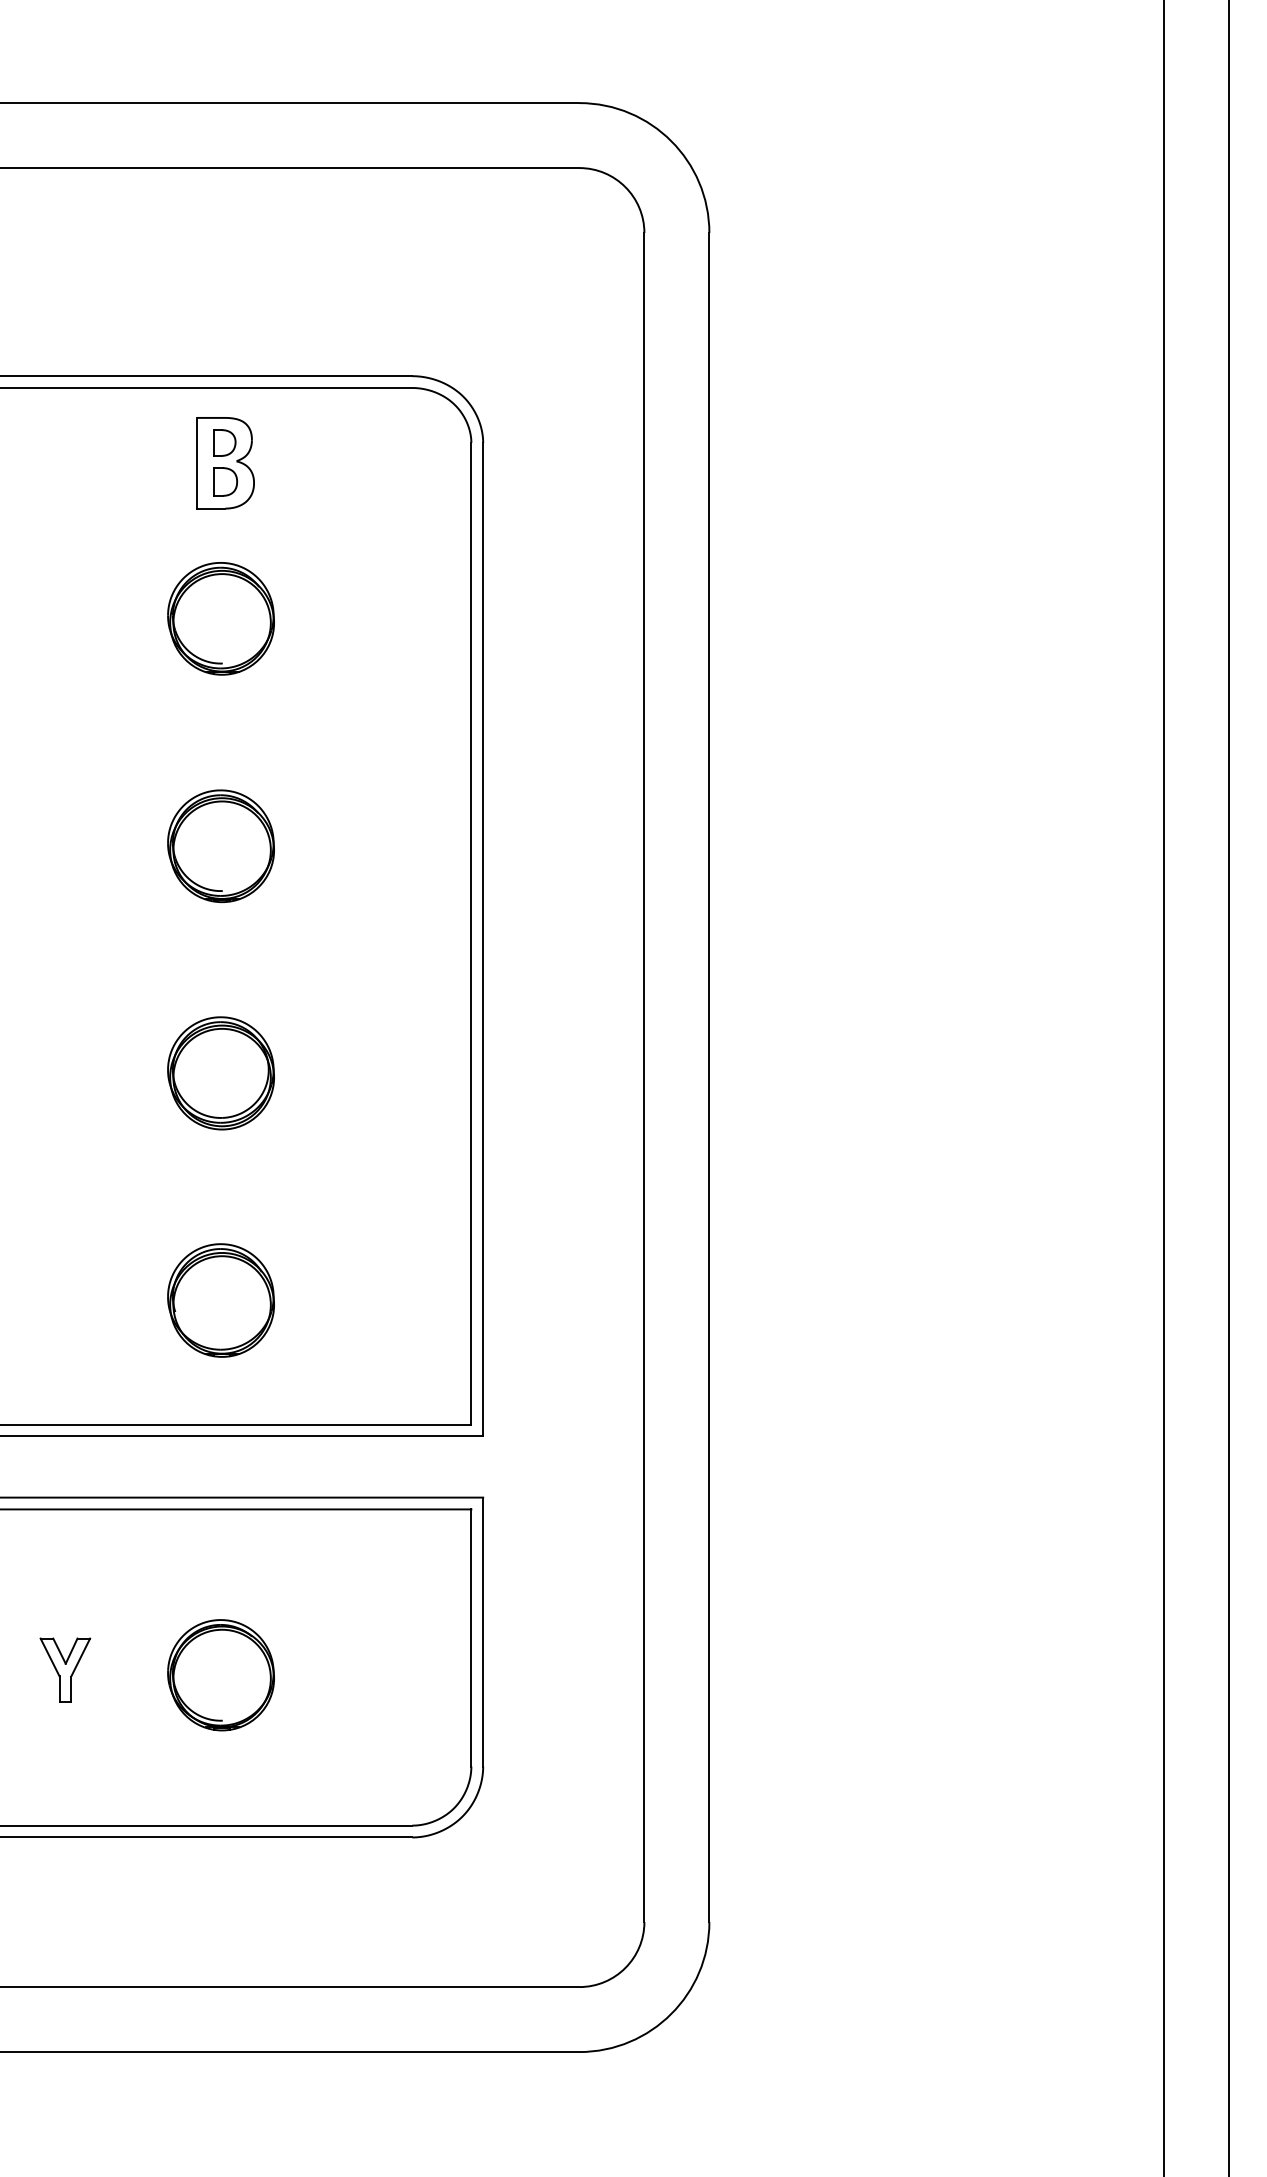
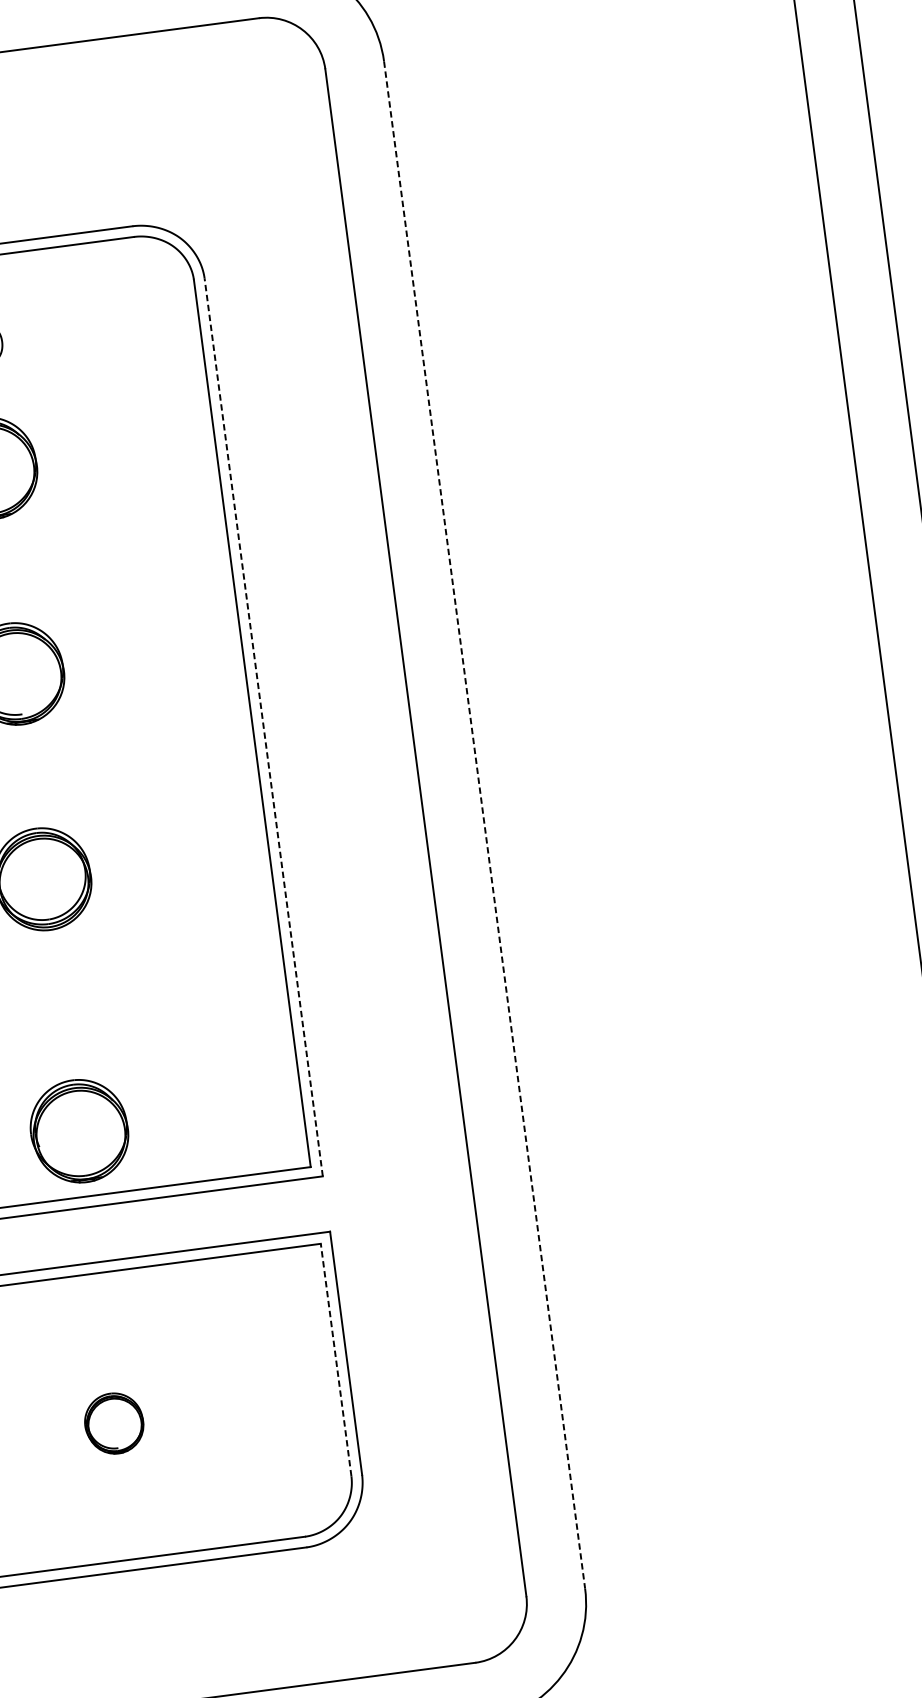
line: (483, 939) -> (263, 727), solid -> dashed
line: (709, 1077) -> (484, 824), solid -> dashed
part: (220, 1300) -> (78, 1131), moved
line: (471, 1638) -> (336, 1360), solid -> dashed
part: (220, 1675) -> (113, 1423), size x0.6

